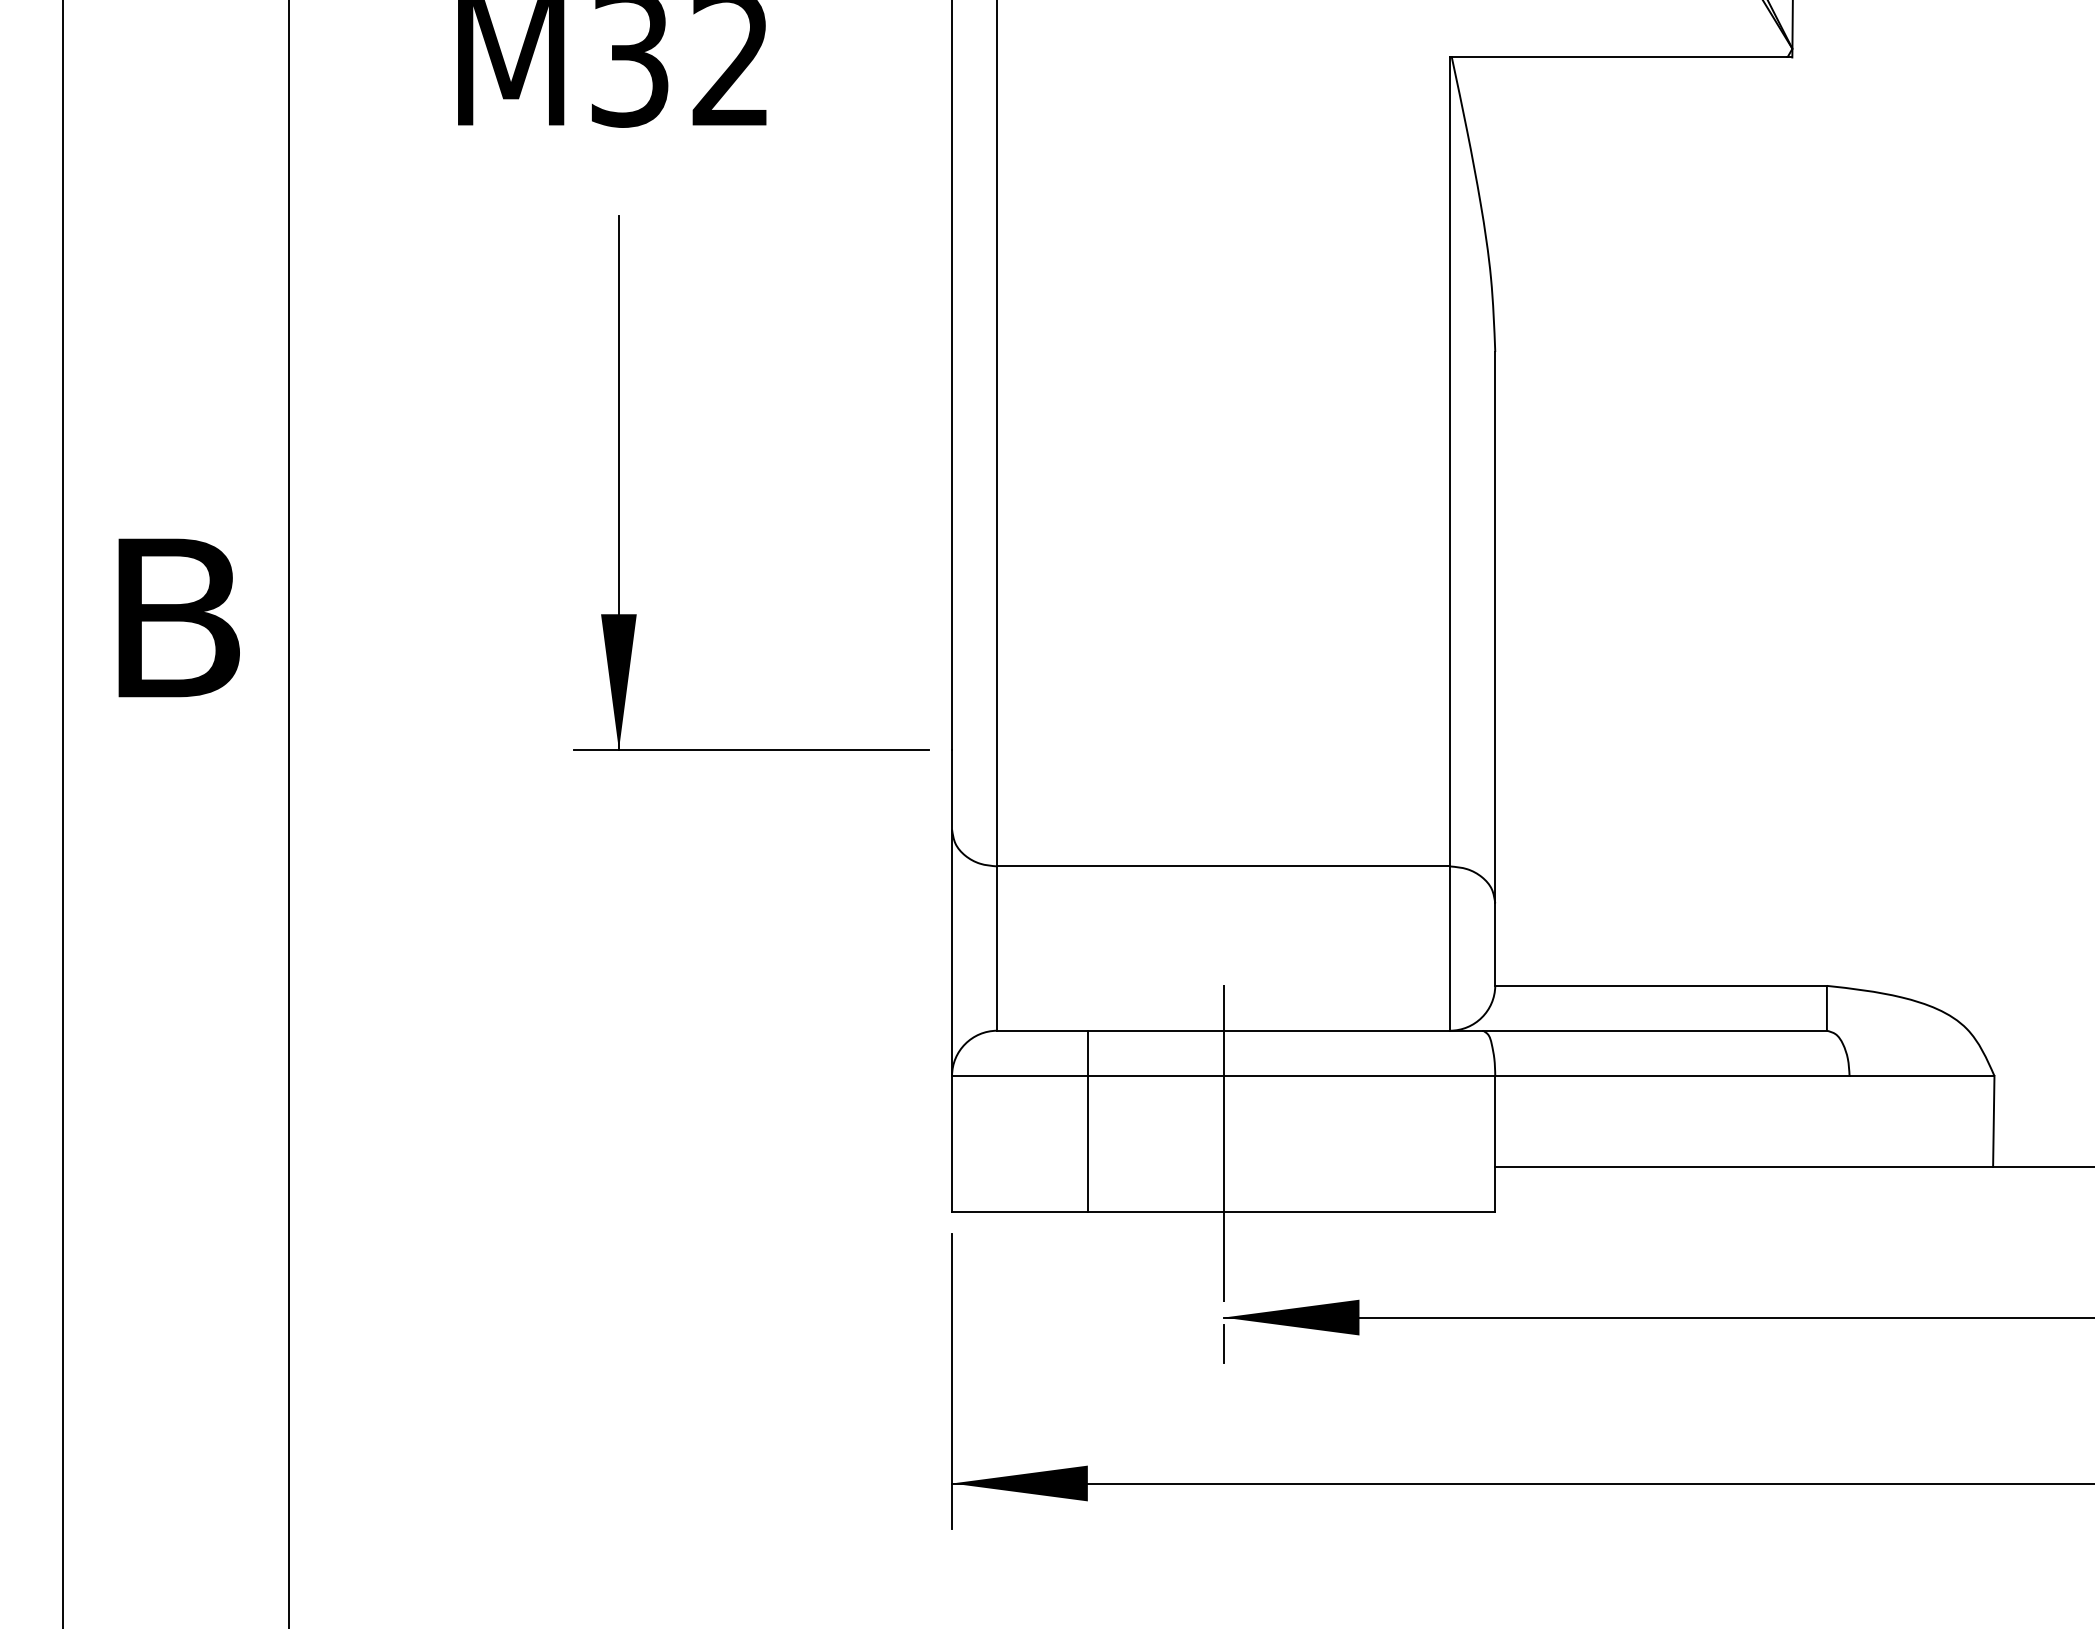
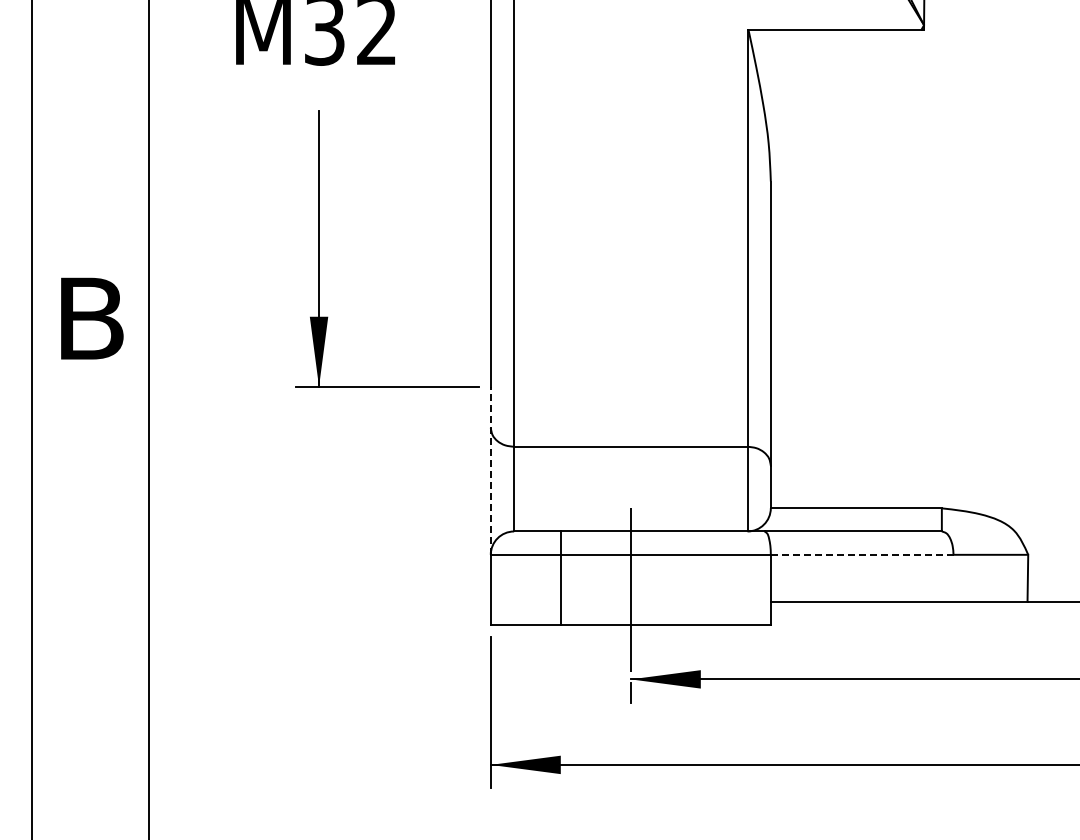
line: (951, 912) -> (490, 470), solid -> dashed
line: (1671, 1075) -> (861, 554), solid -> dashed

